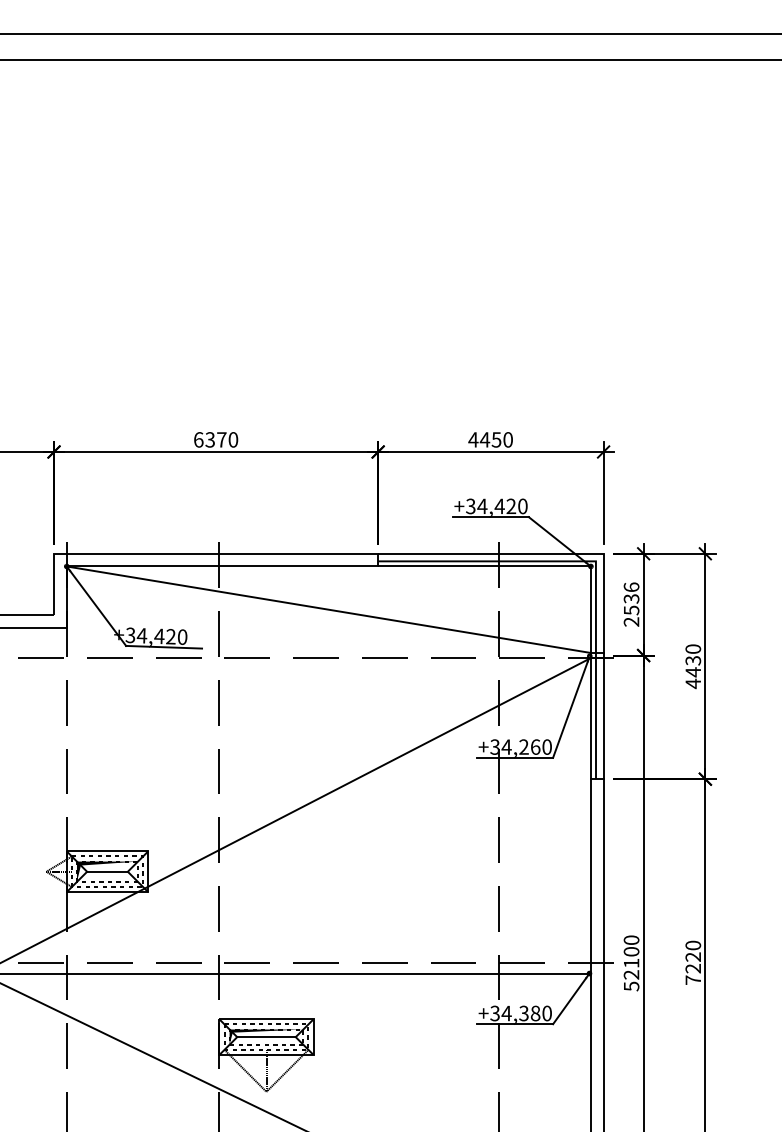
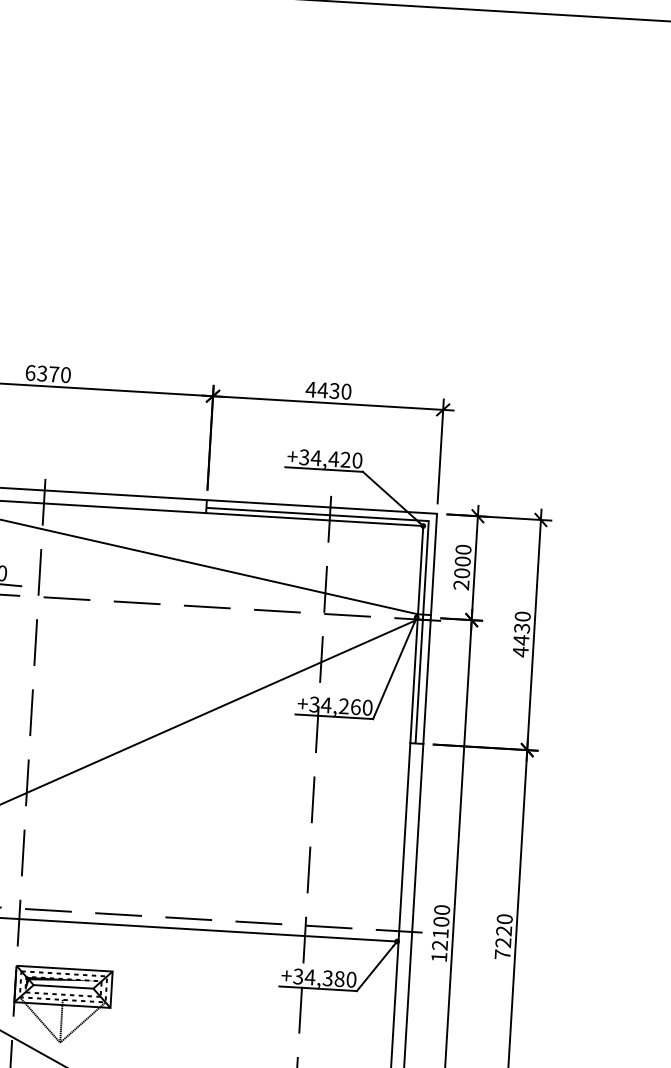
text: (496, 439) -> (334, 390), 4450 -> 4430
text: (631, 598) -> (462, 561), 2536 -> 2000
text: (631, 986) -> (439, 957), 52100 -> 12100

